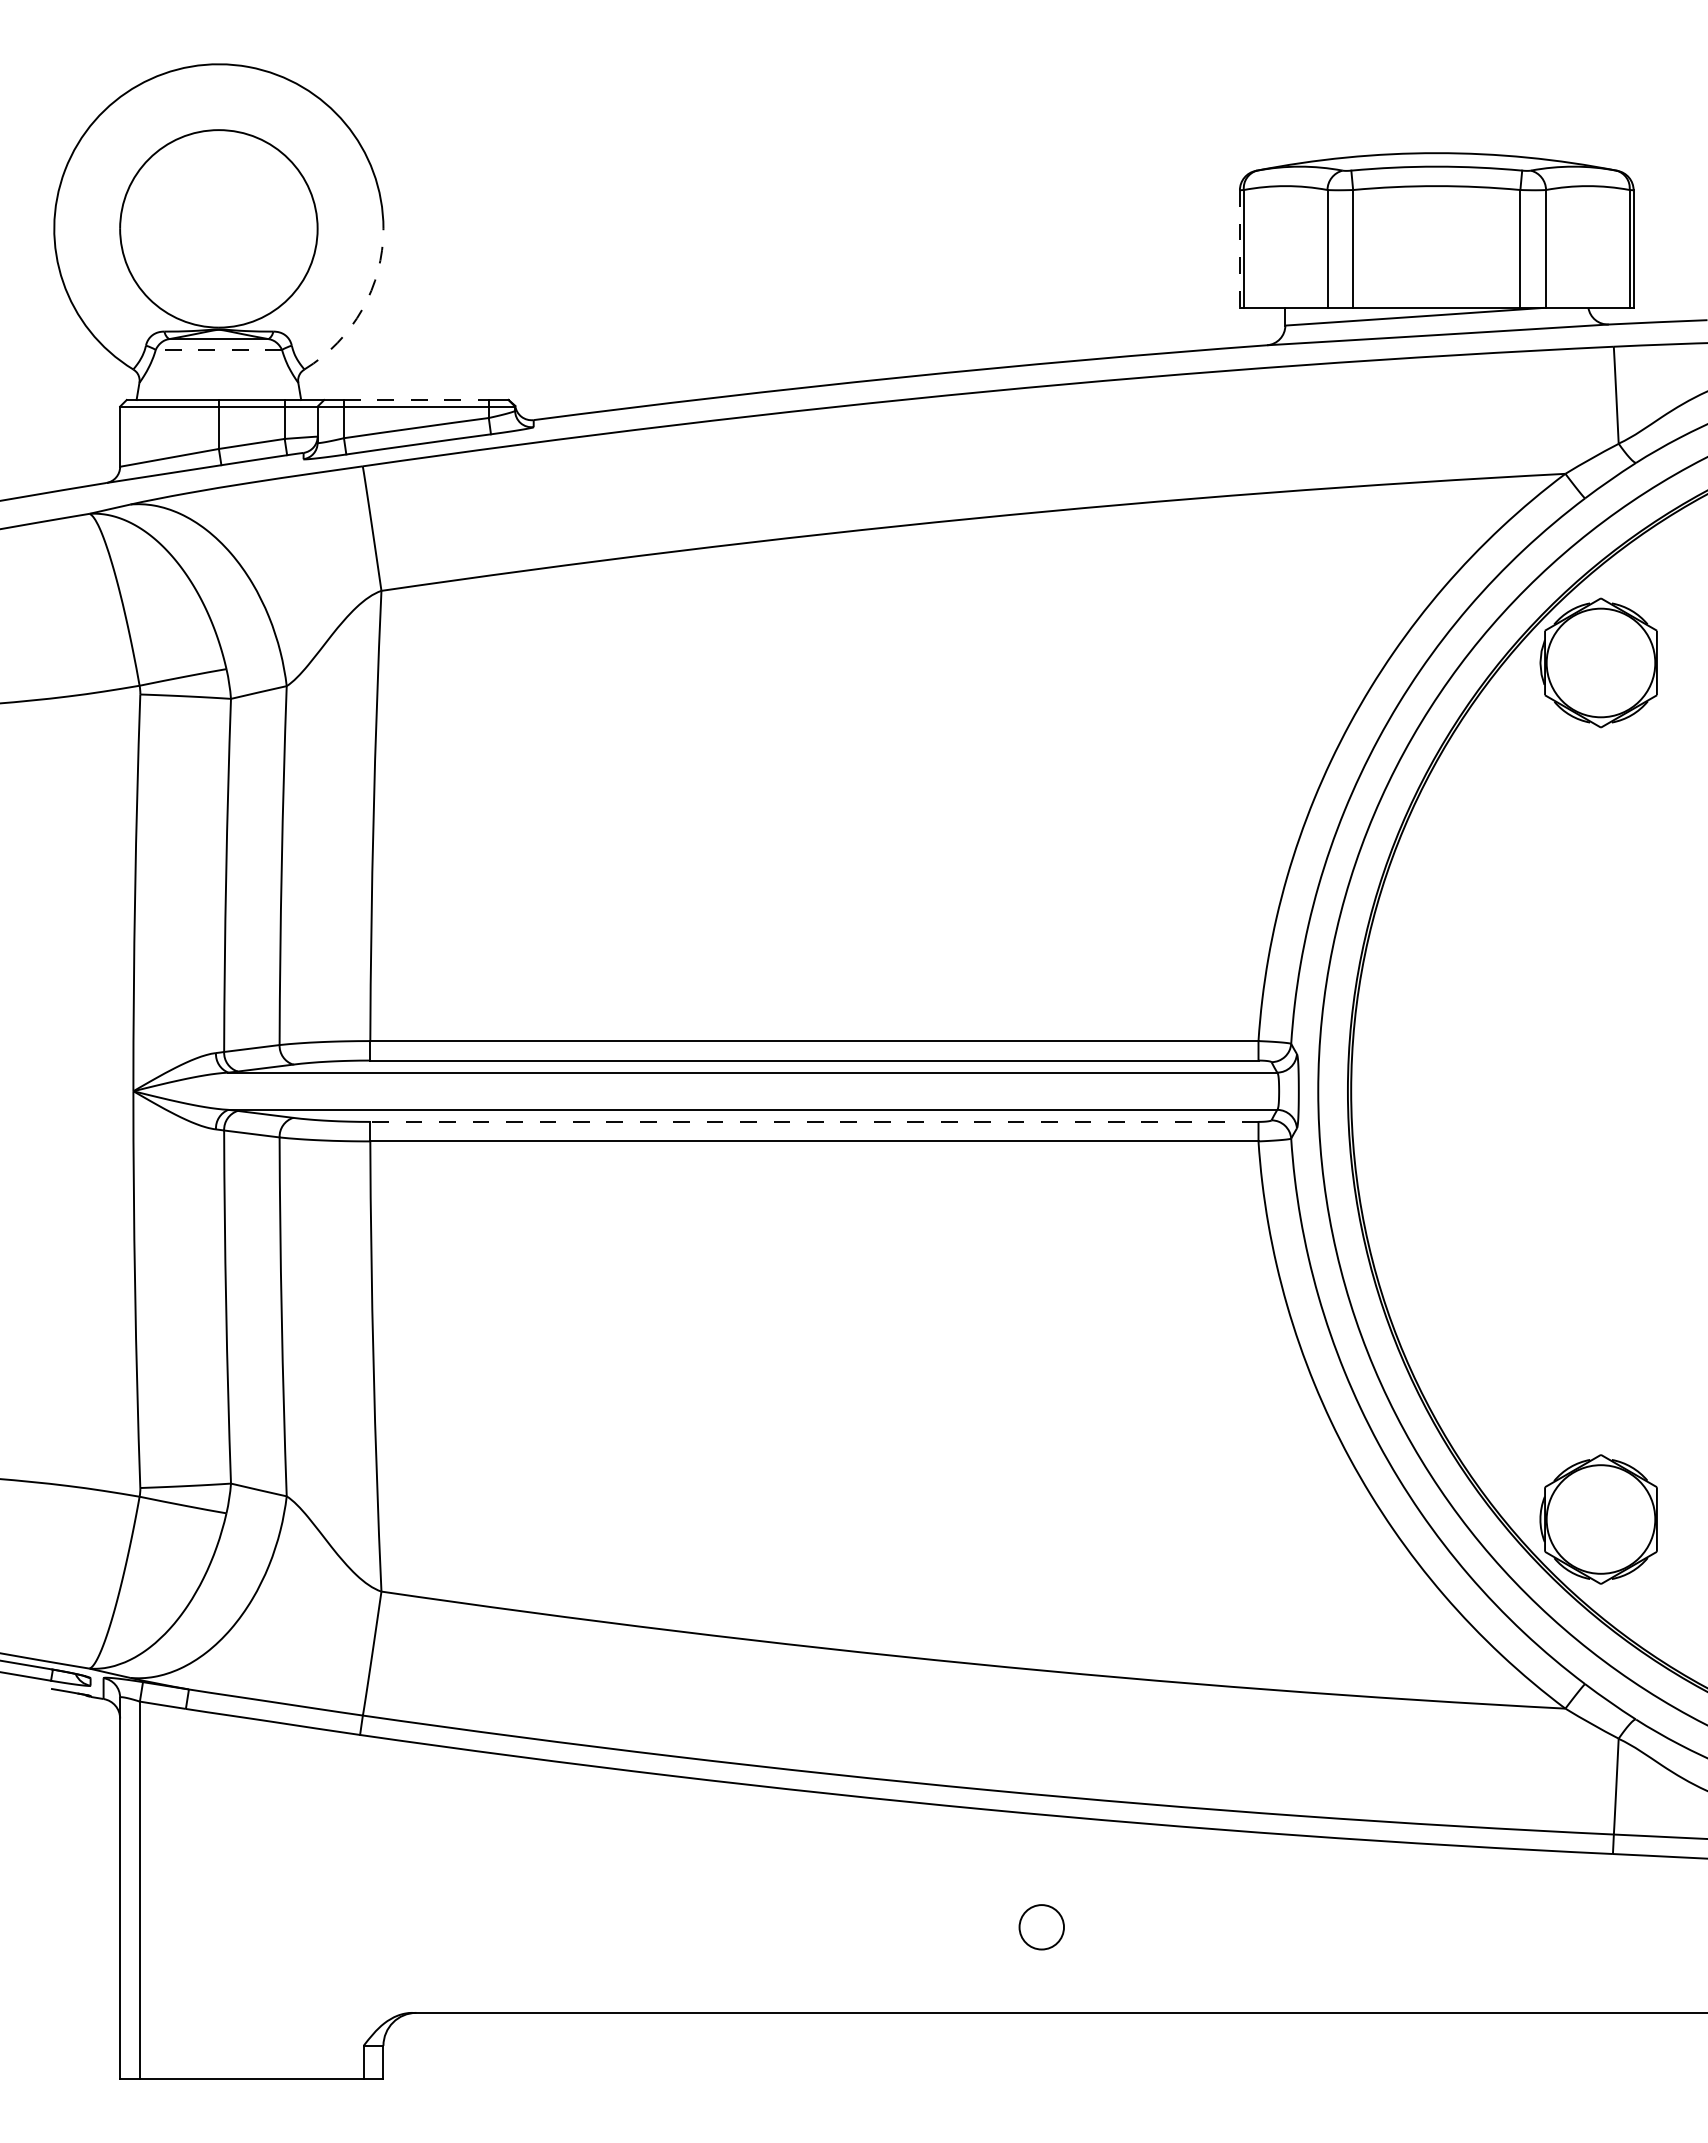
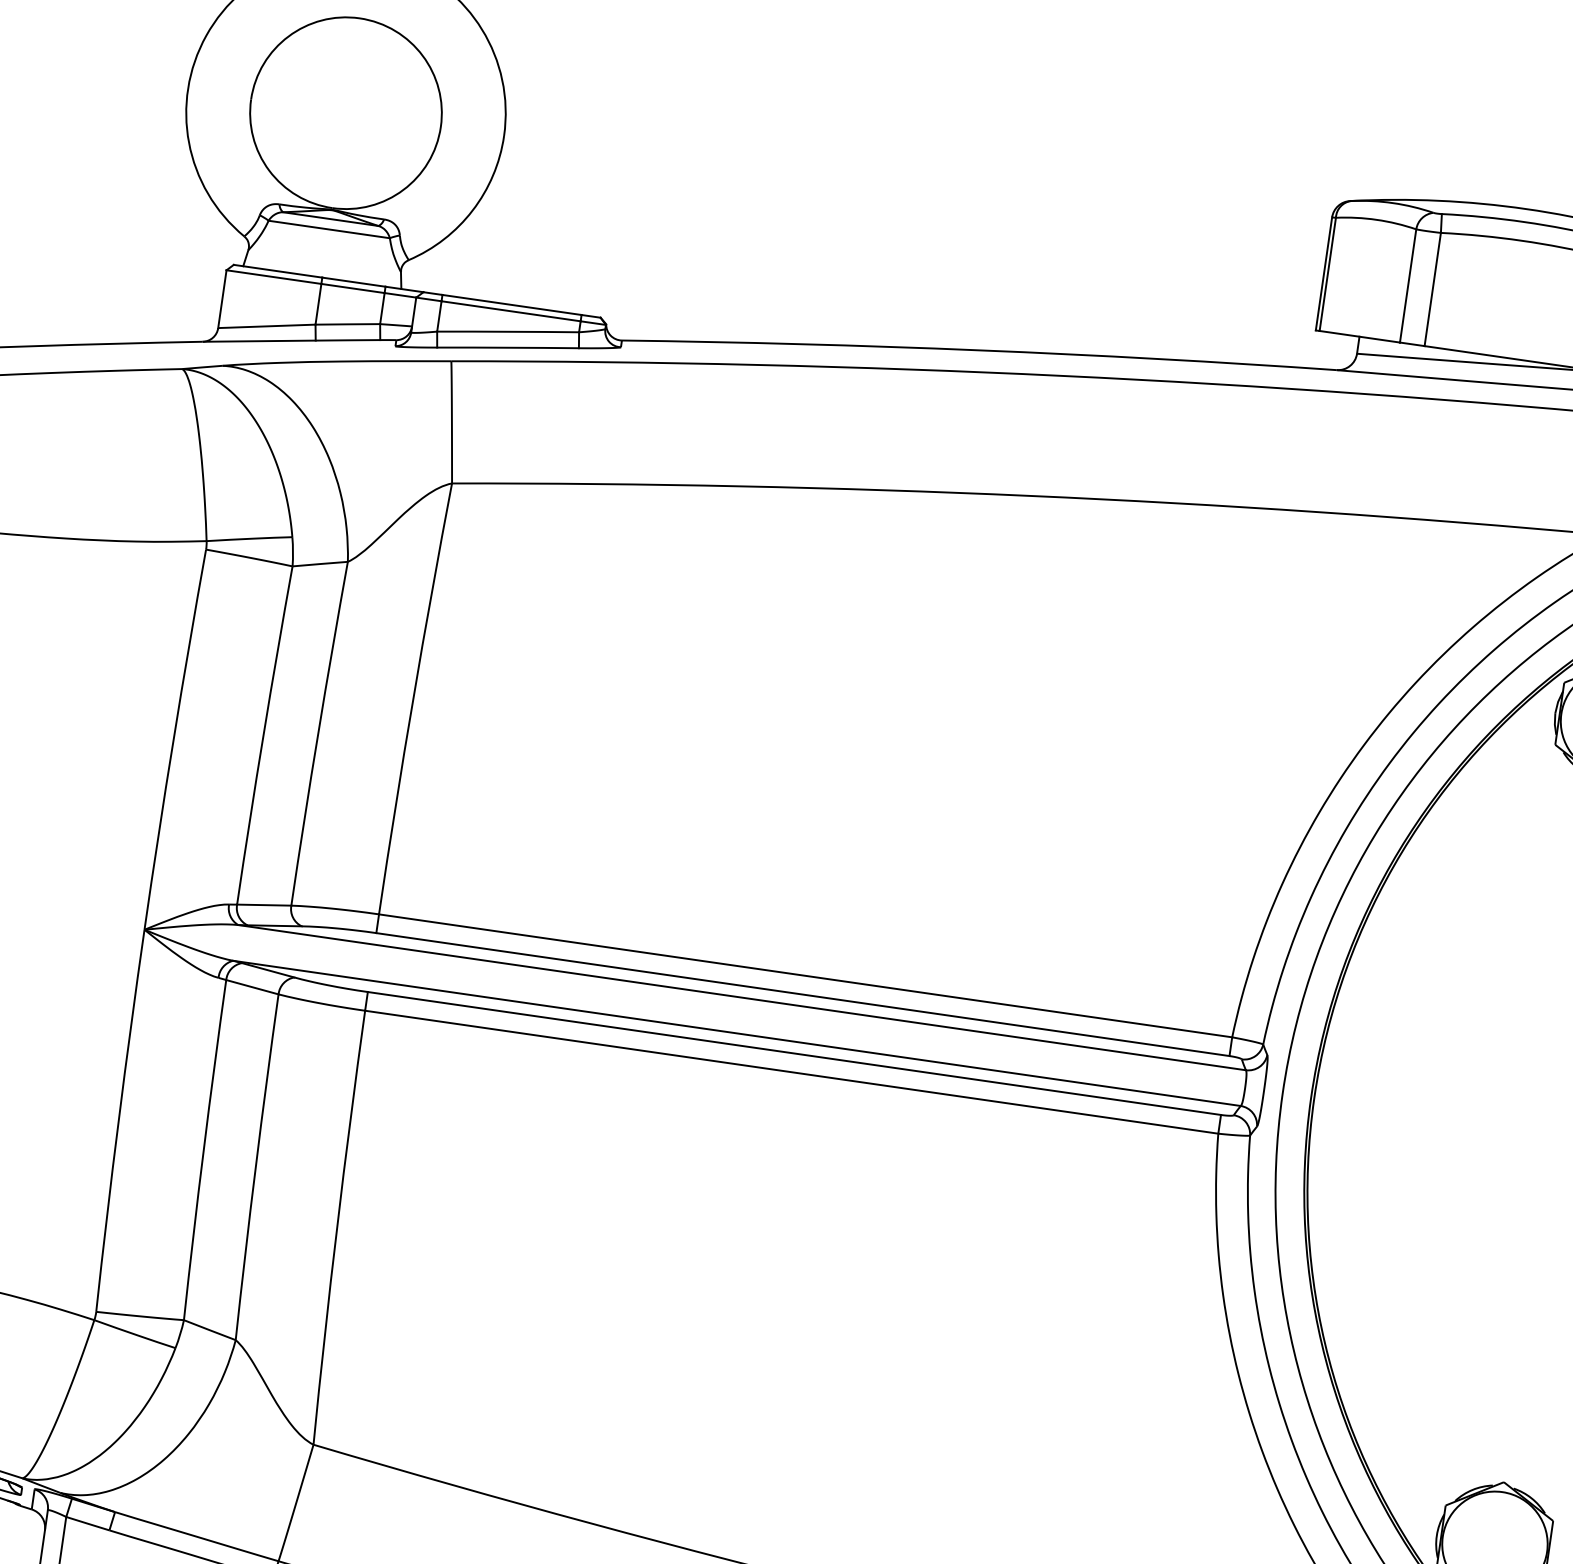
line: (1239, 249) -> (1323, 274), dashed -> solid
arc: (362, 309) -> (472, 210), dashed -> solid
line: (218, 349) -> (328, 229), dashed -> solid
line: (416, 400) -> (512, 305), dashed -> solid
line: (813, 1121) -> (793, 1052), dashed -> solid

